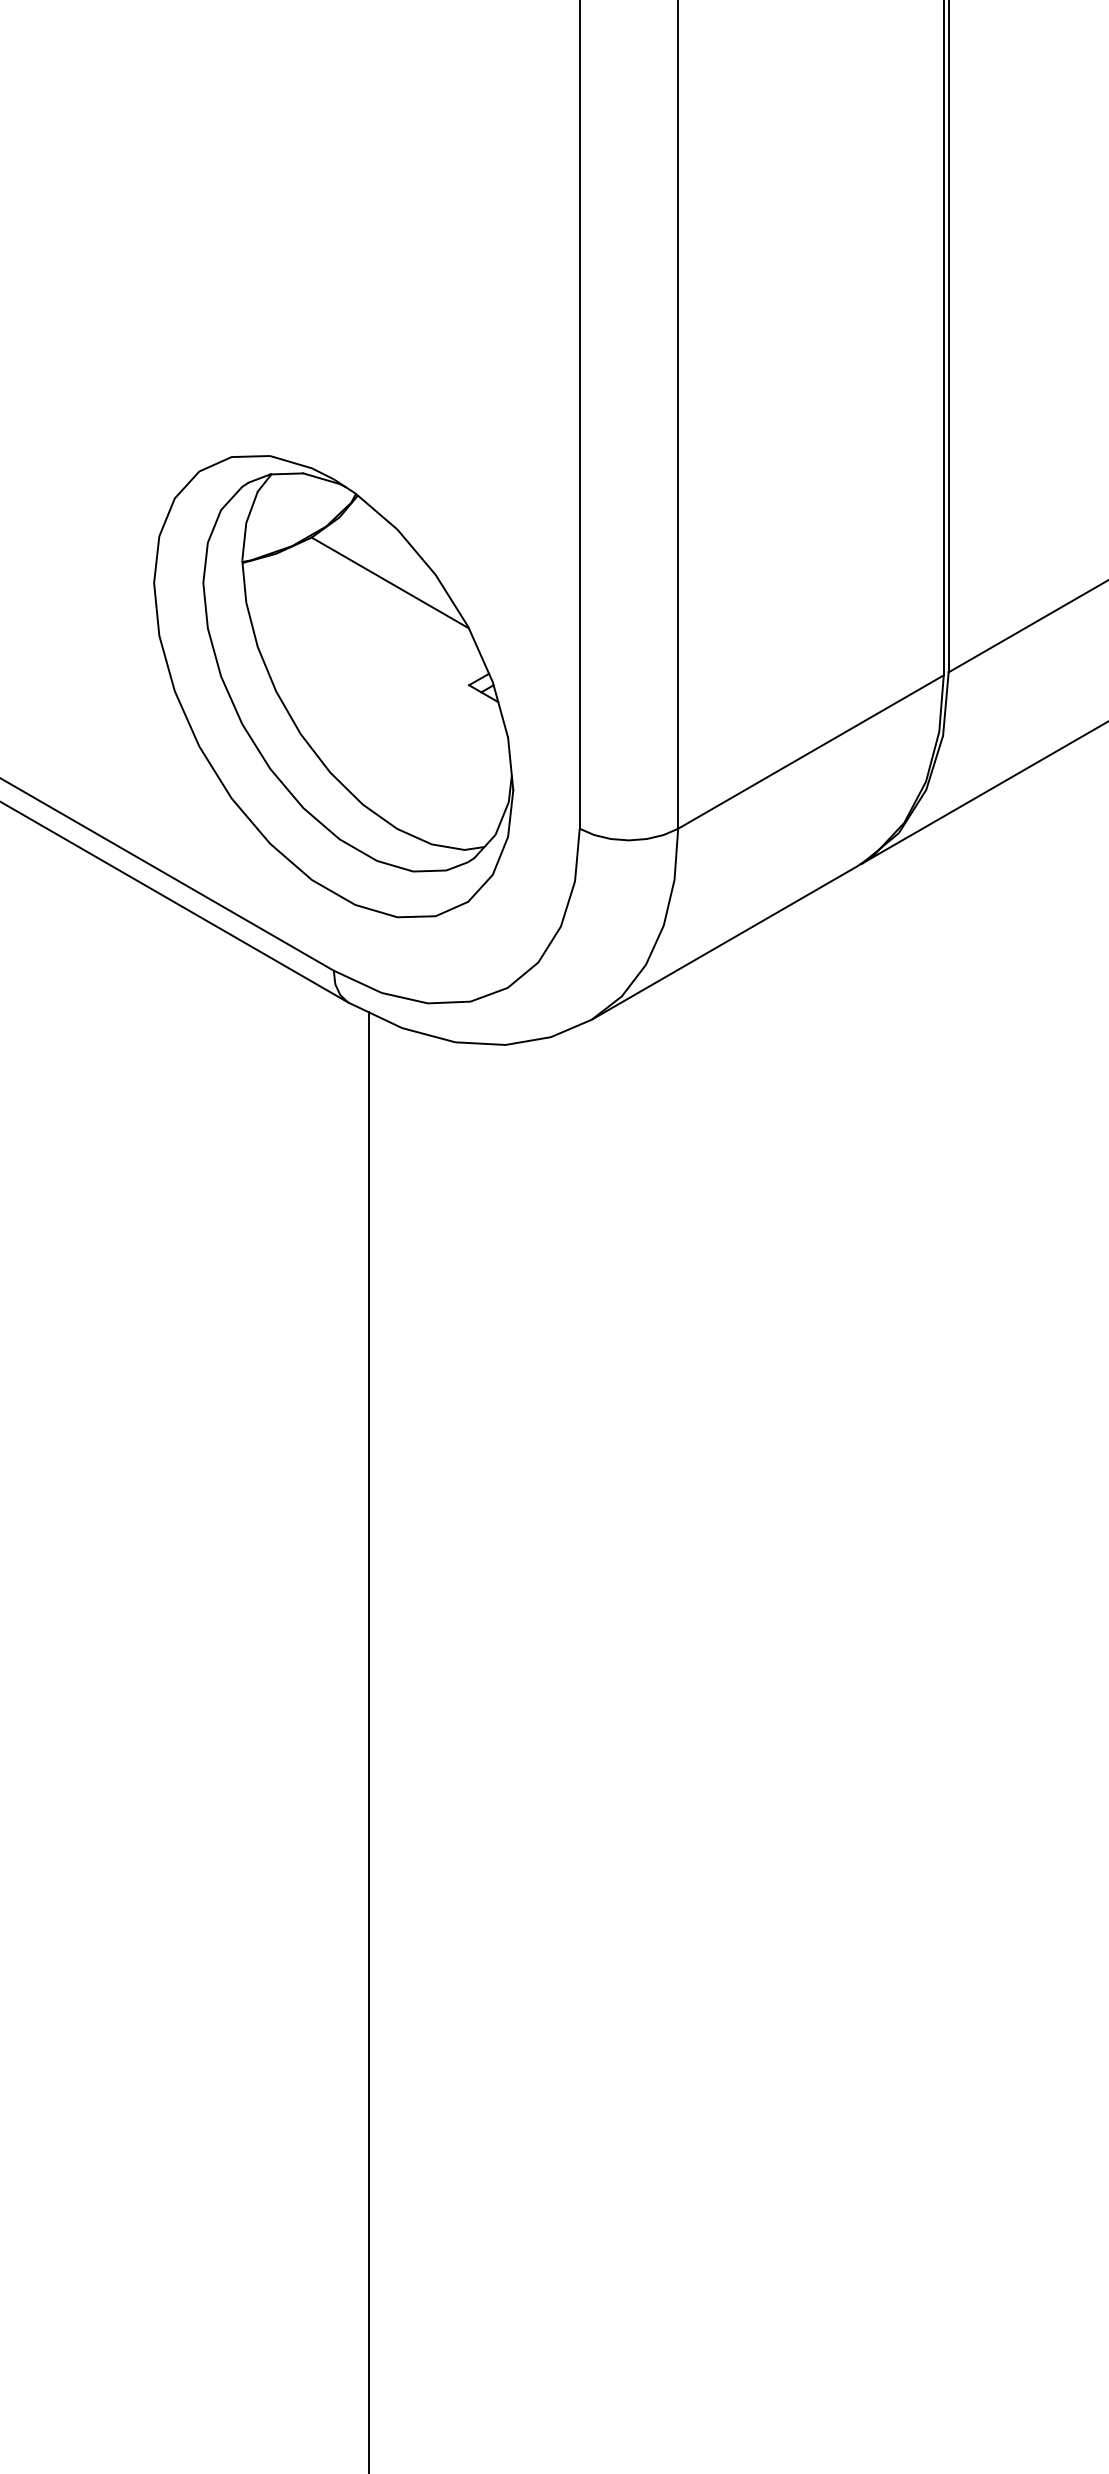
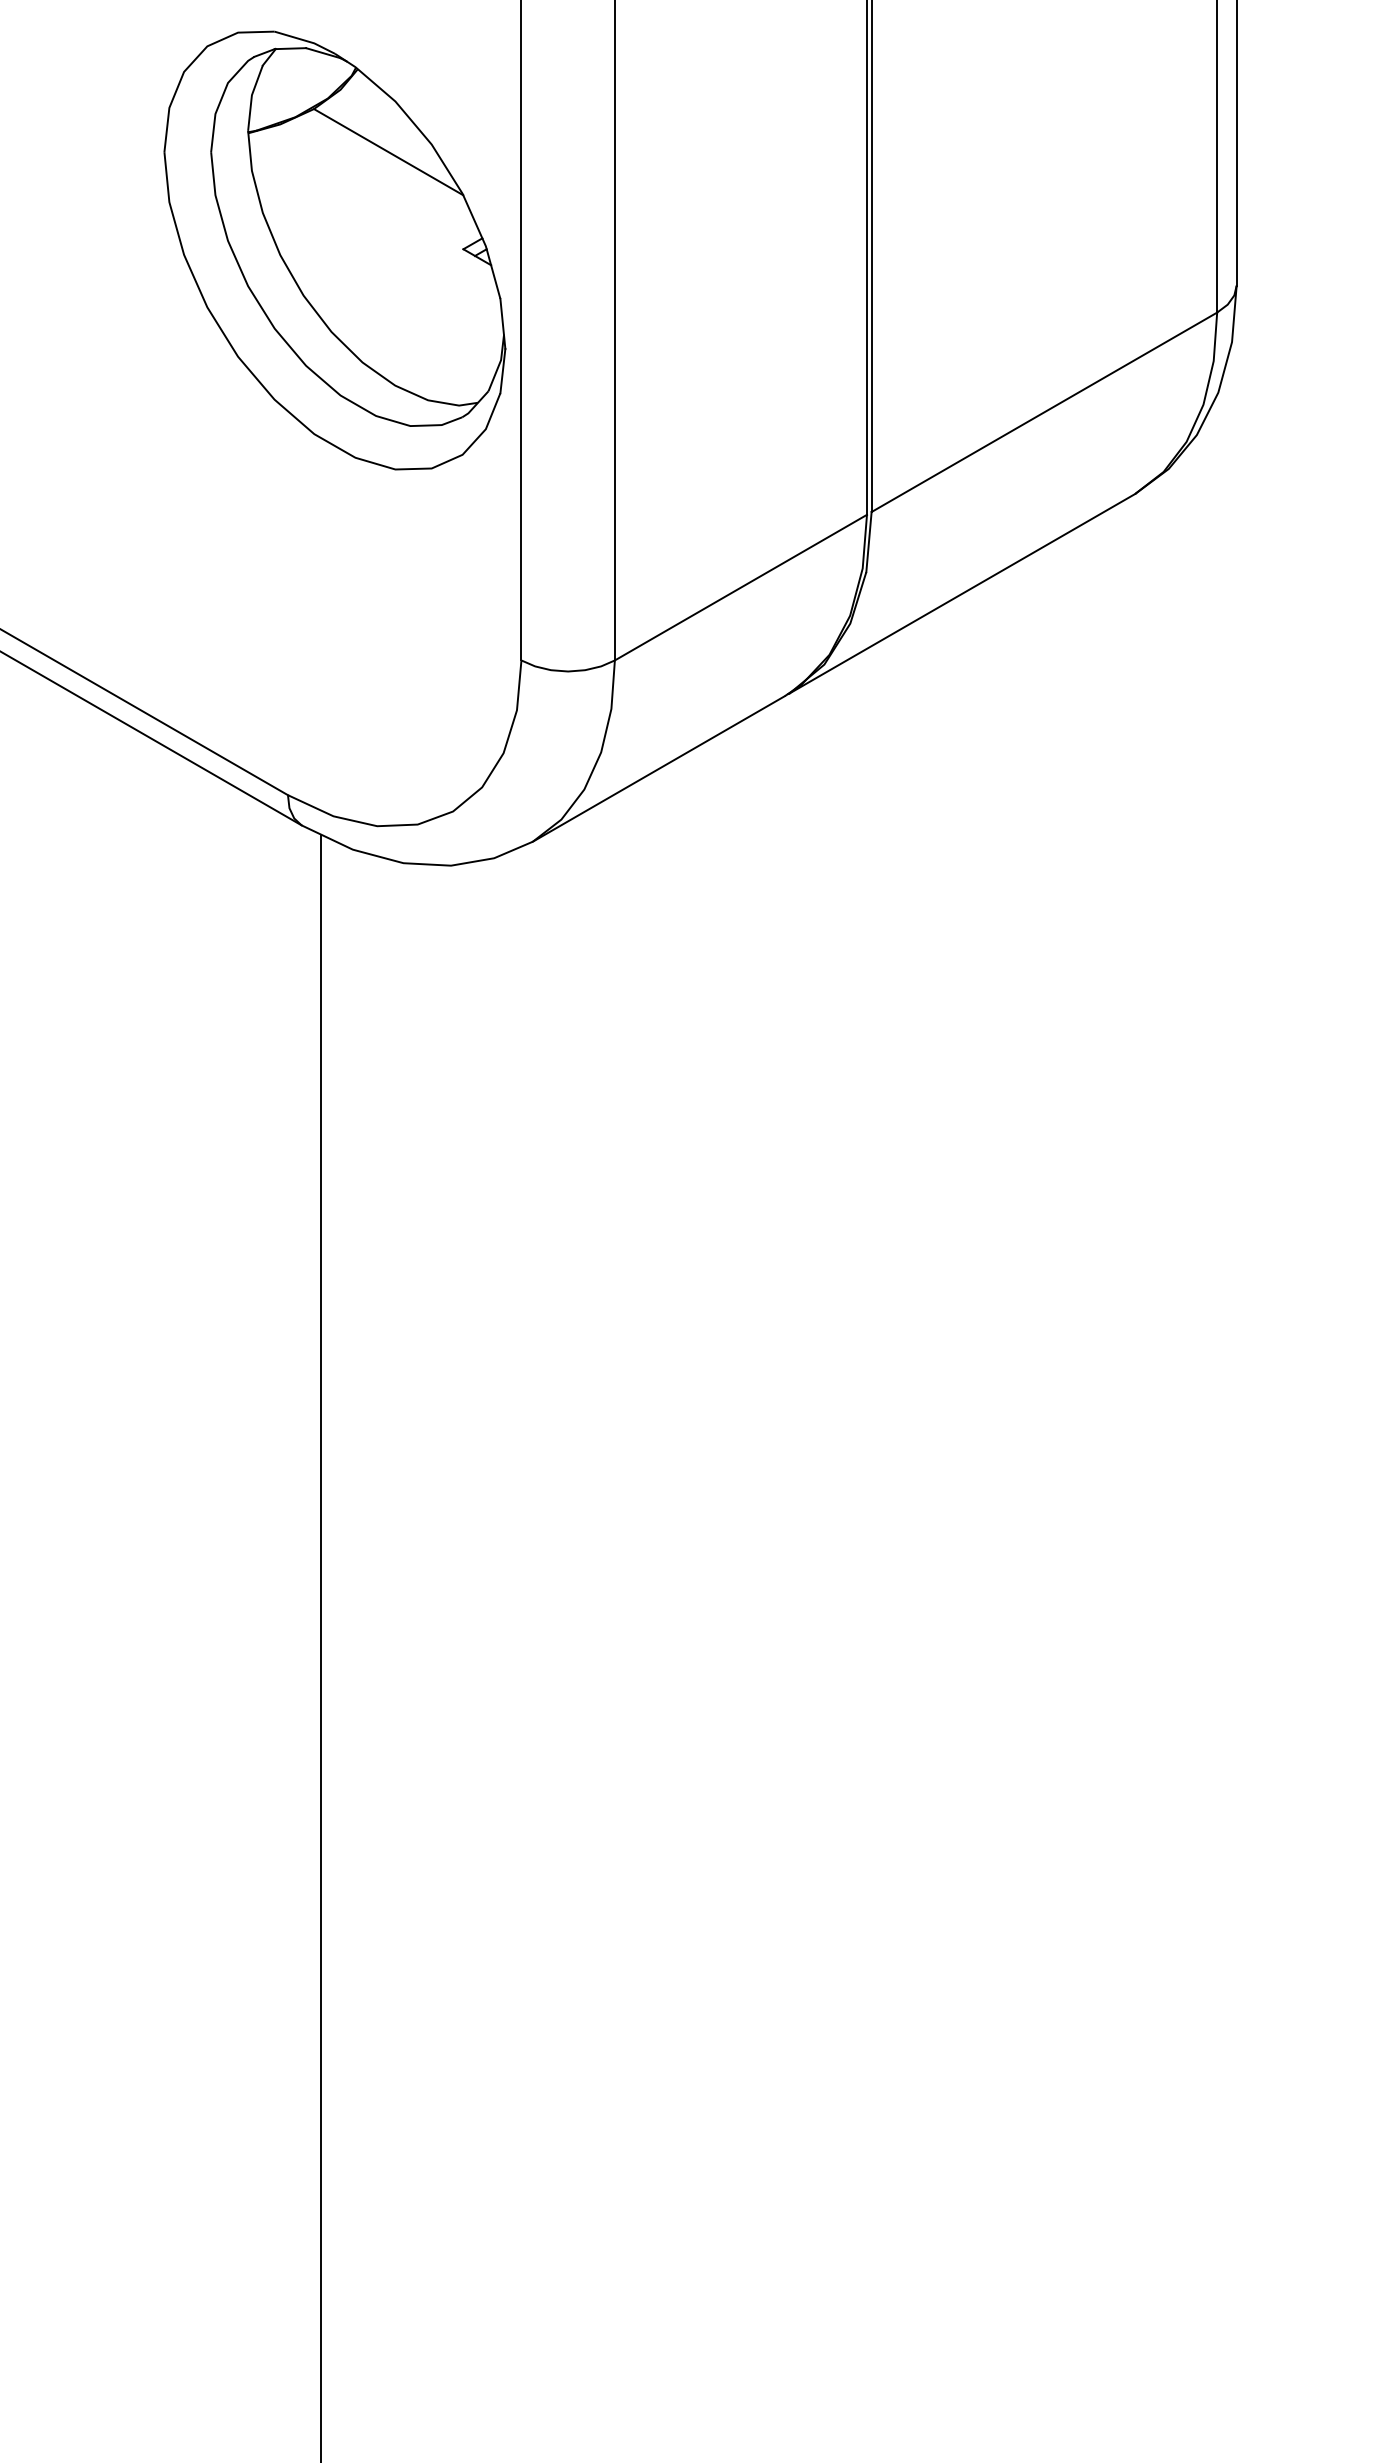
part: (333, 686) -> (334, 250), moved

